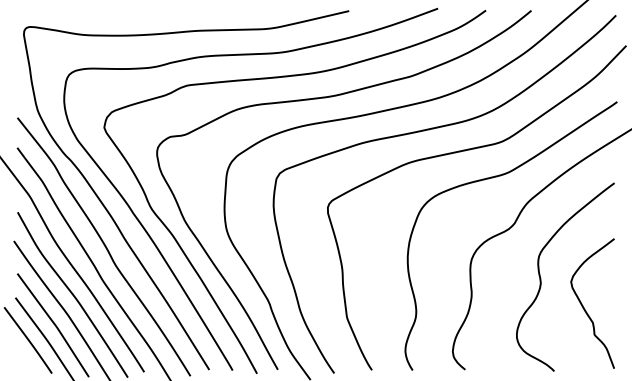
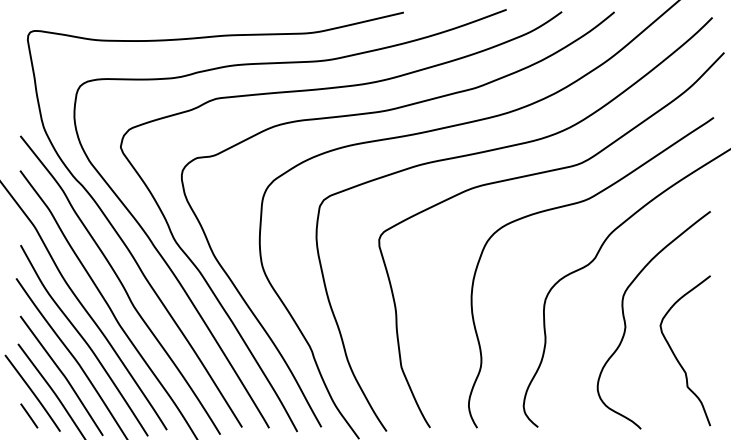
line: (24, 359) -> (28, 415), added

